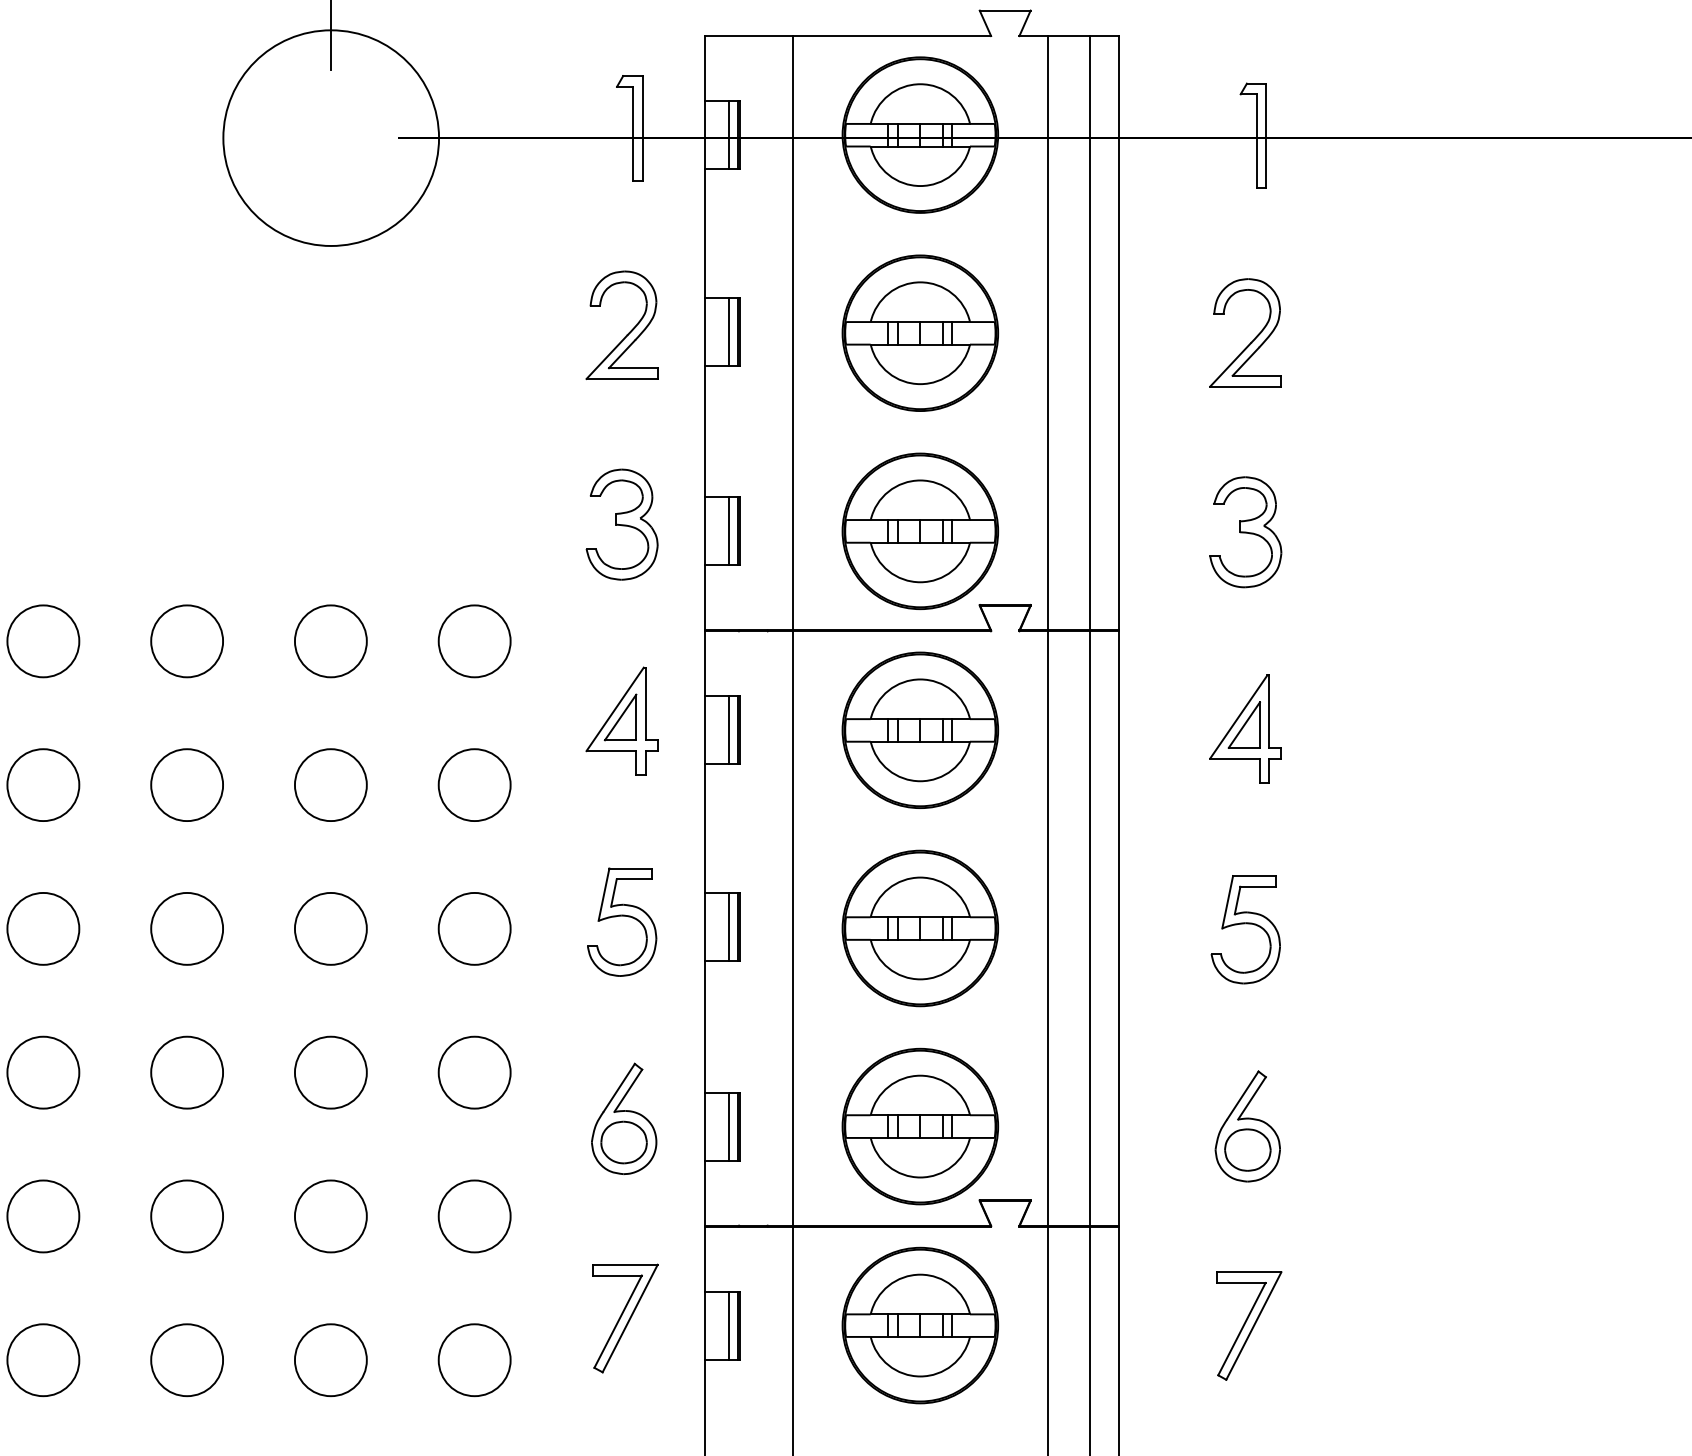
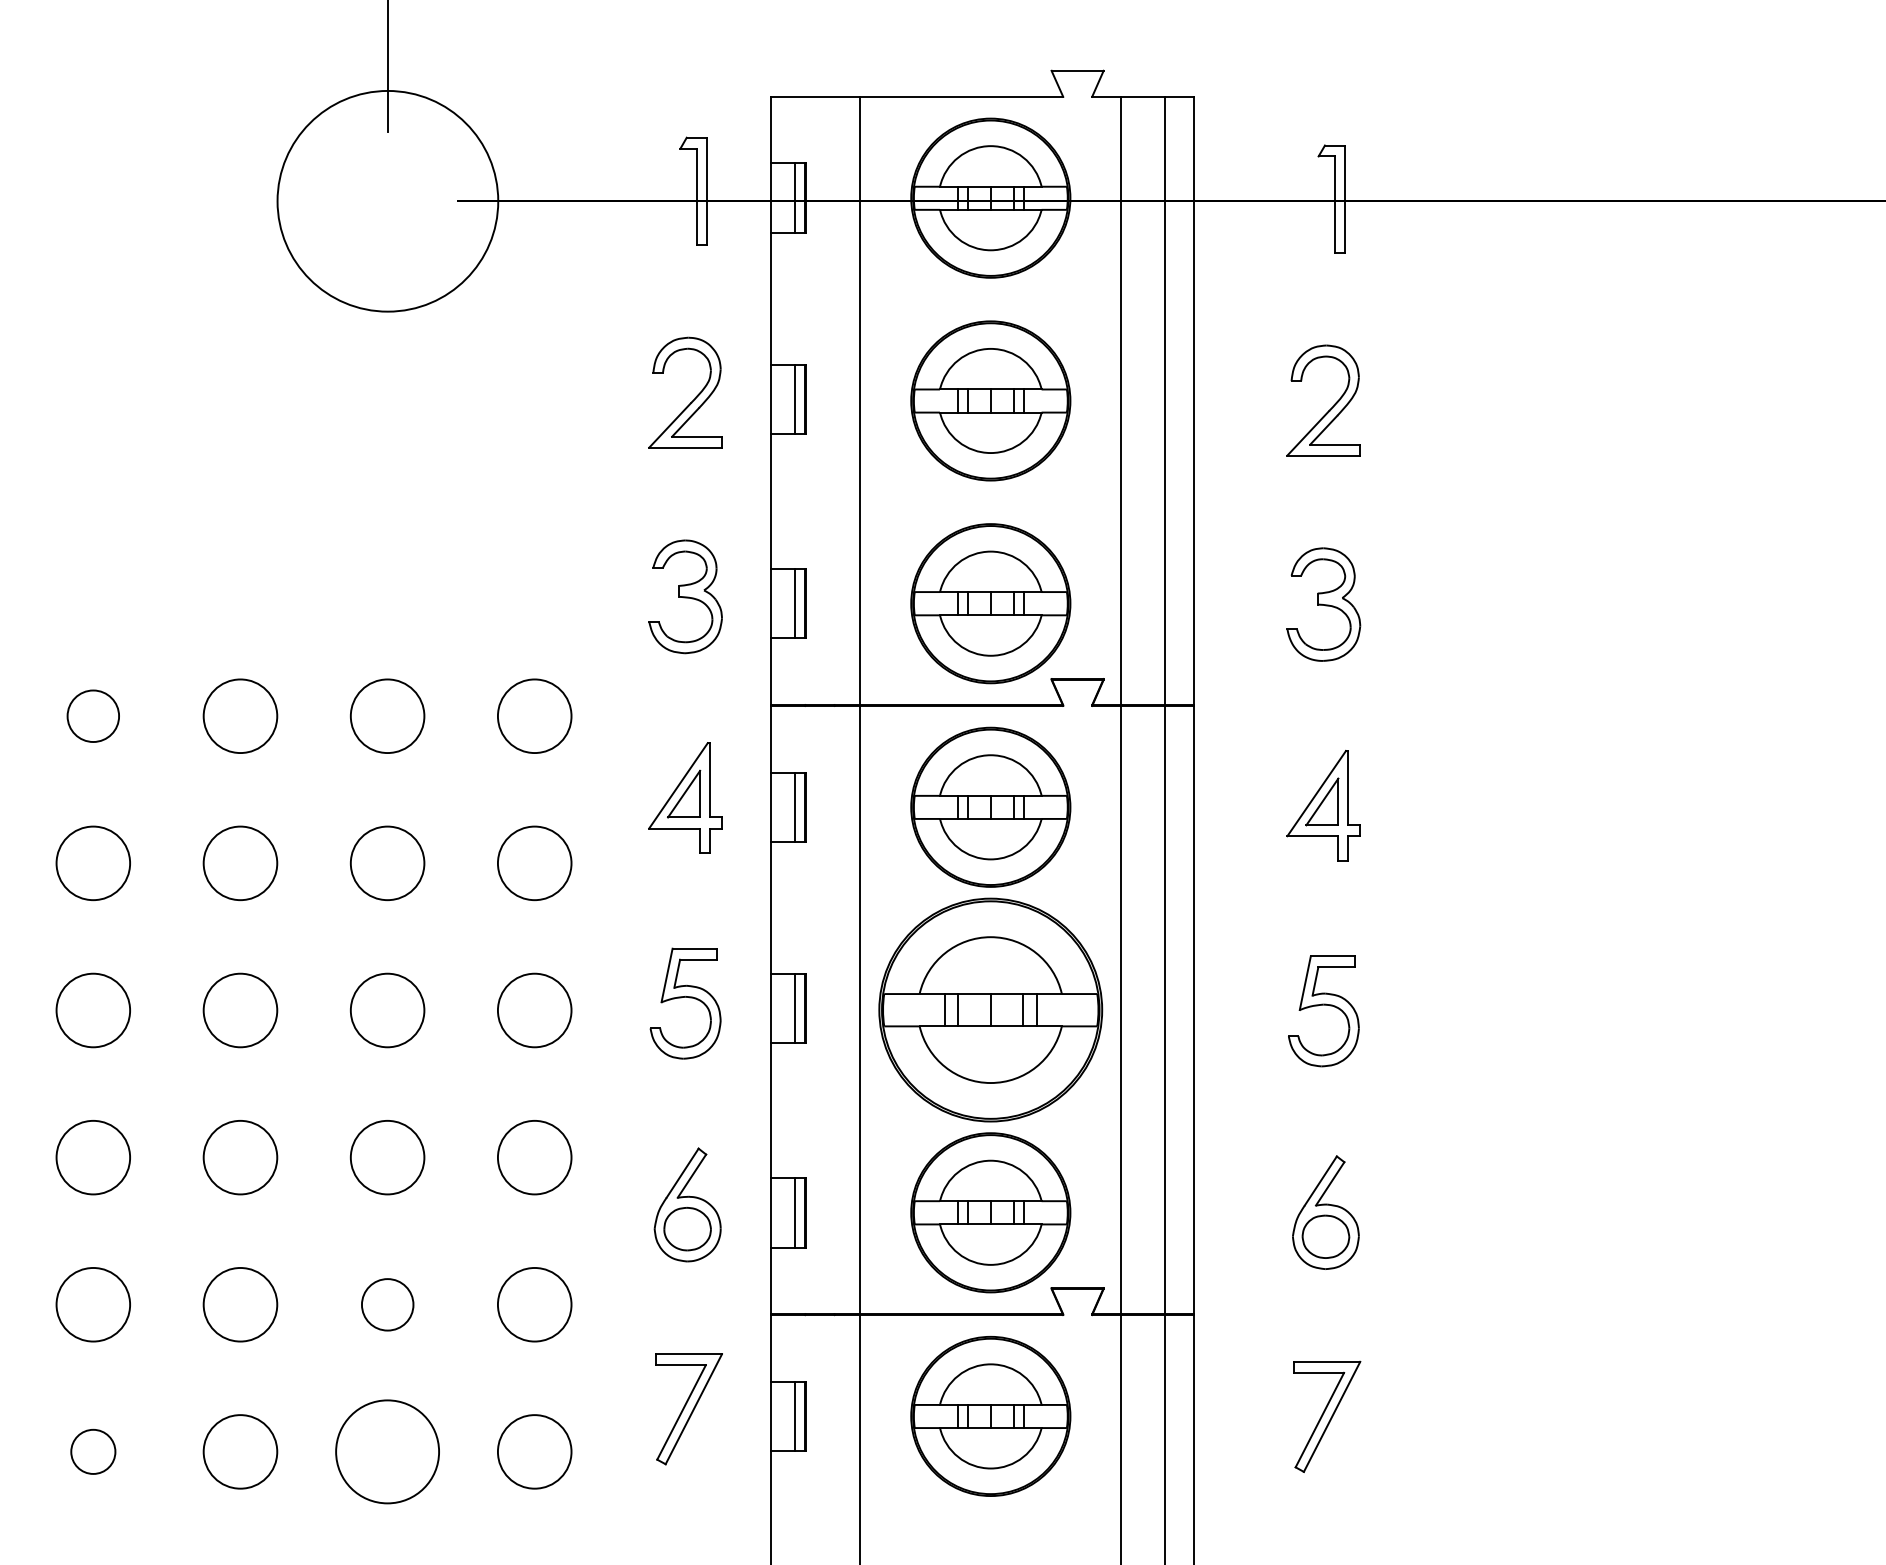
circle: (43, 641) -> (93, 716), size x0.7
part: (920, 927) -> (990, 1009), size x1.4
circle: (330, 1216) -> (387, 1304), size x0.7
circle: (43, 1359) -> (93, 1451), size x0.6
circle: (330, 1359) -> (387, 1451), size x1.4

